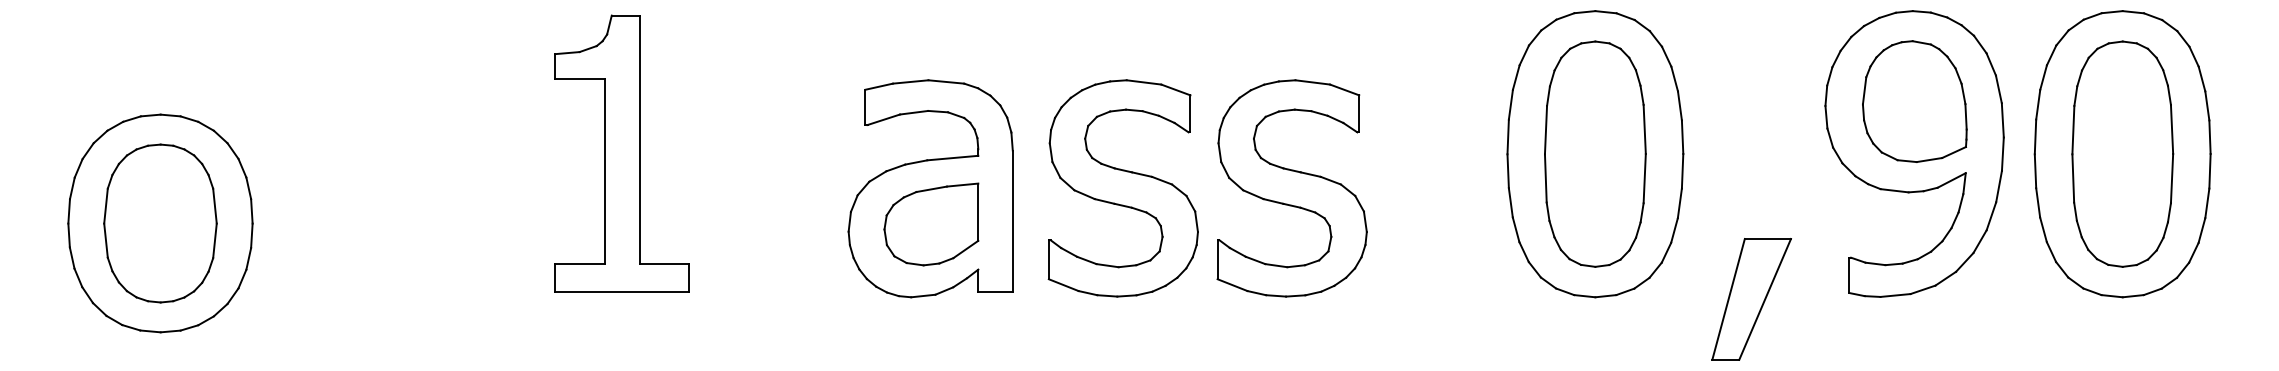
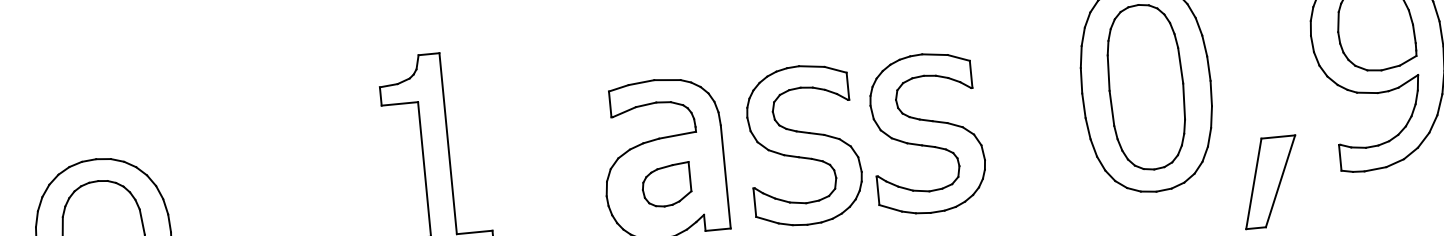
part: (931, 224) -> (666, 185), size x0.7

